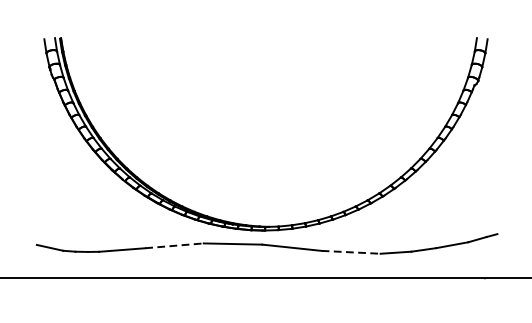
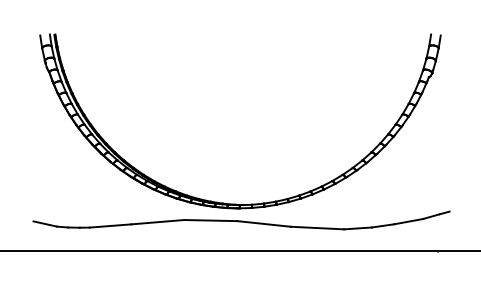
line: (174, 246) -> (157, 222), dashed -> solid
line: (351, 252) -> (317, 228), dashed -> solid

